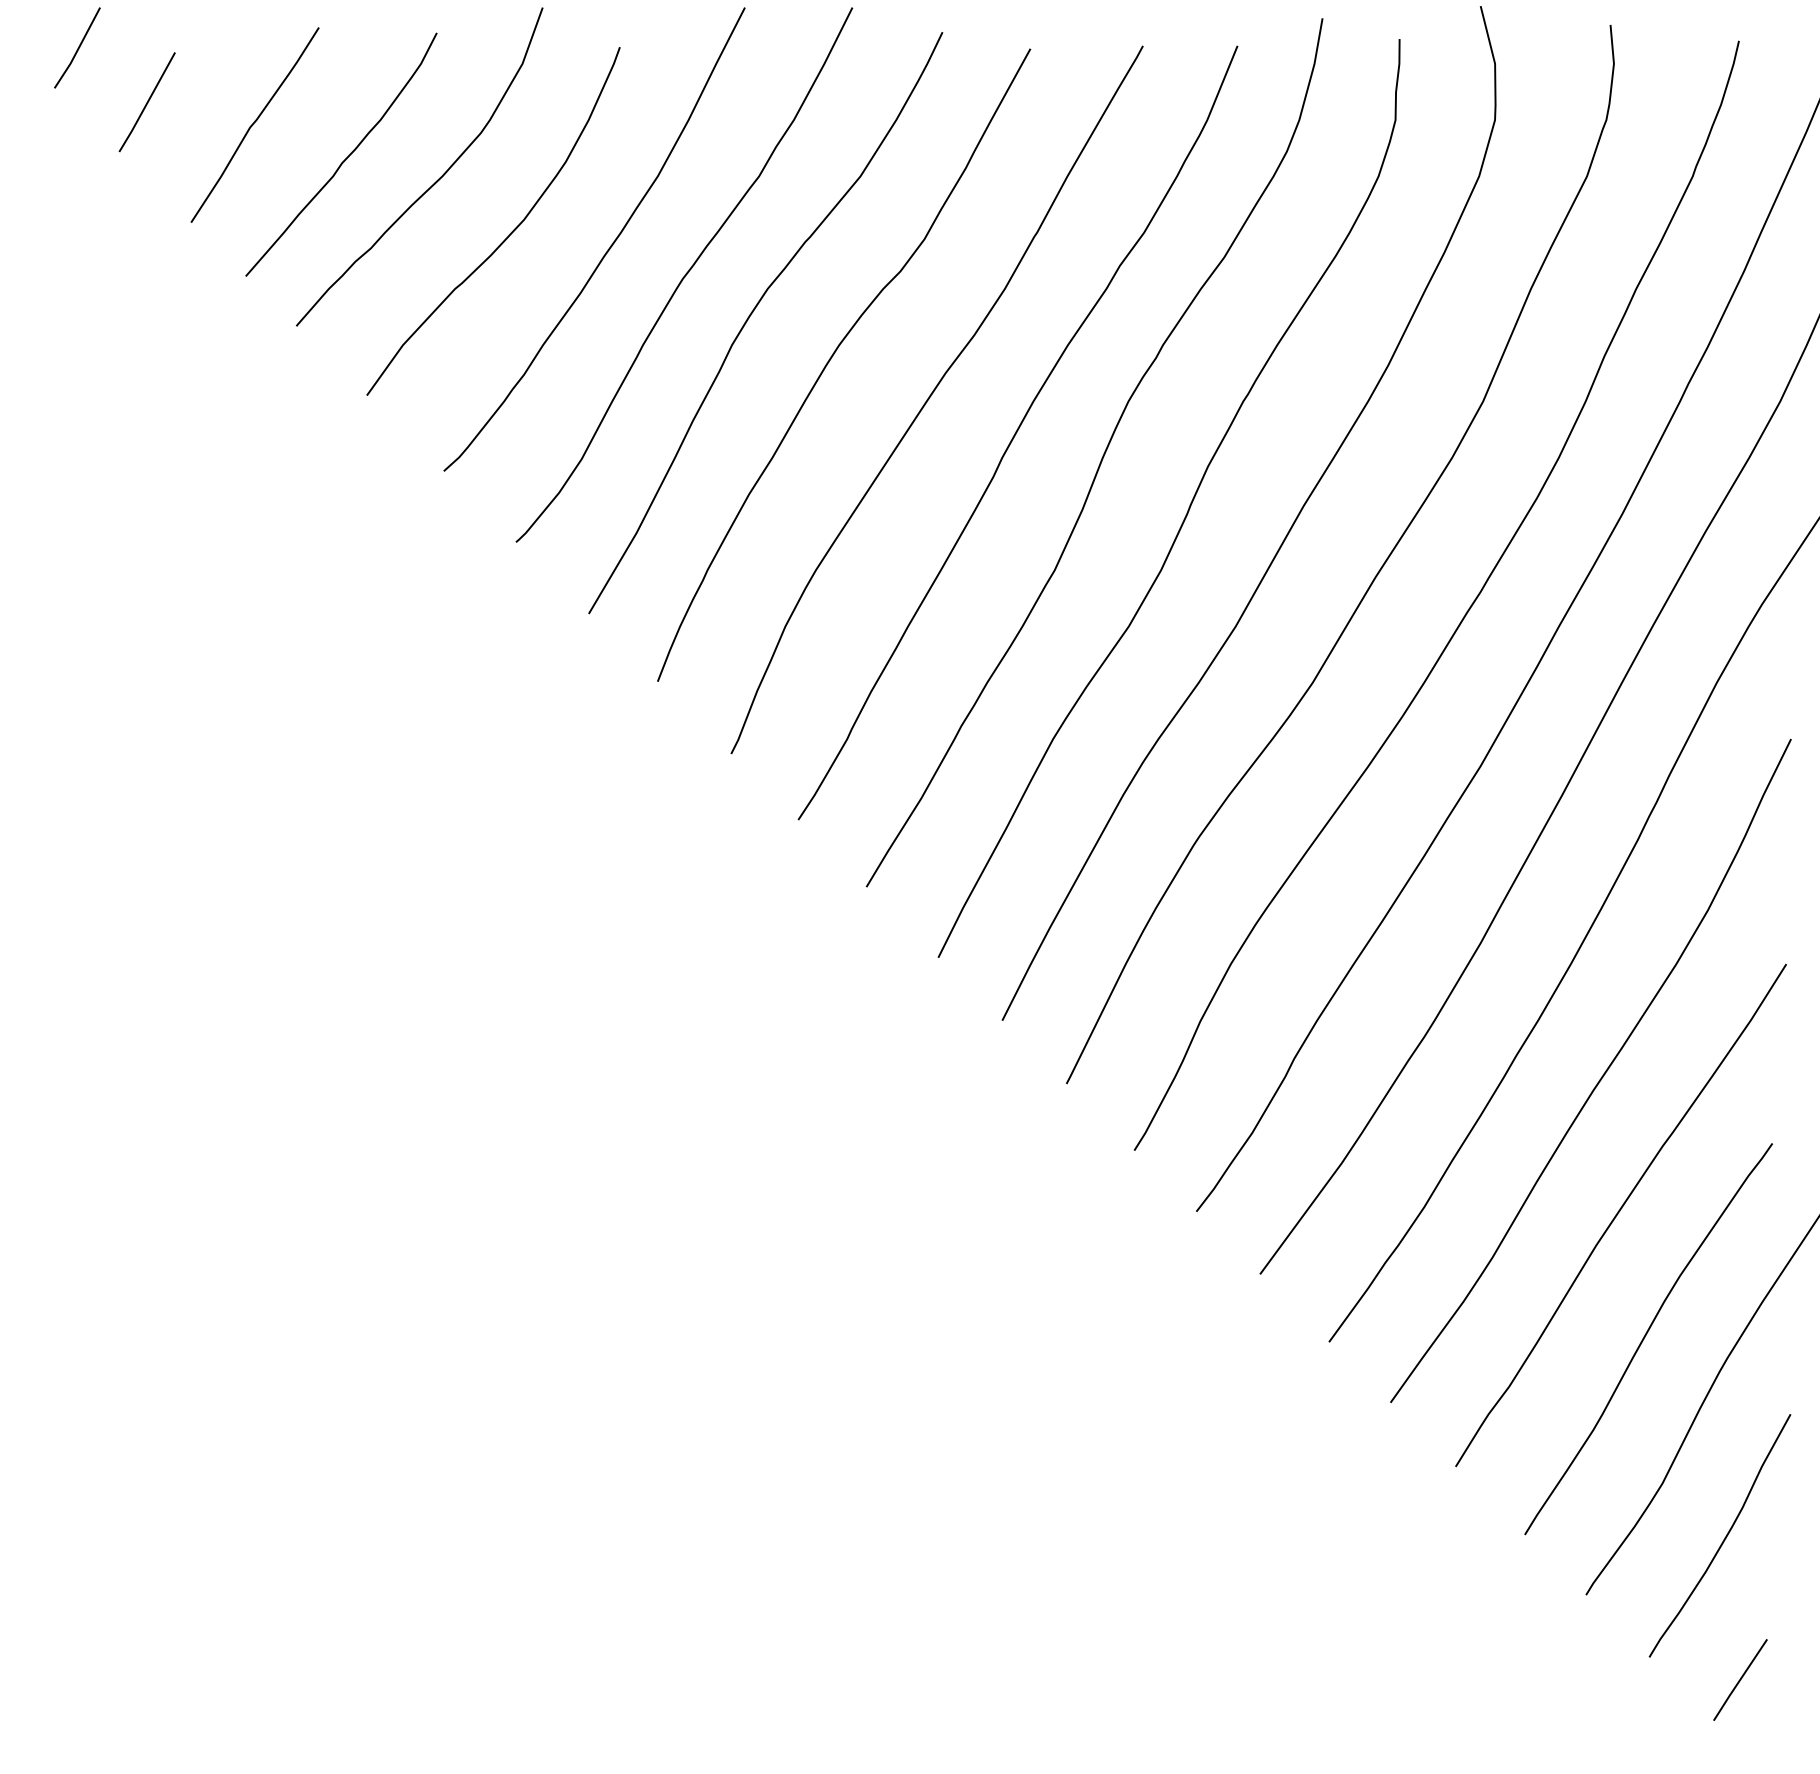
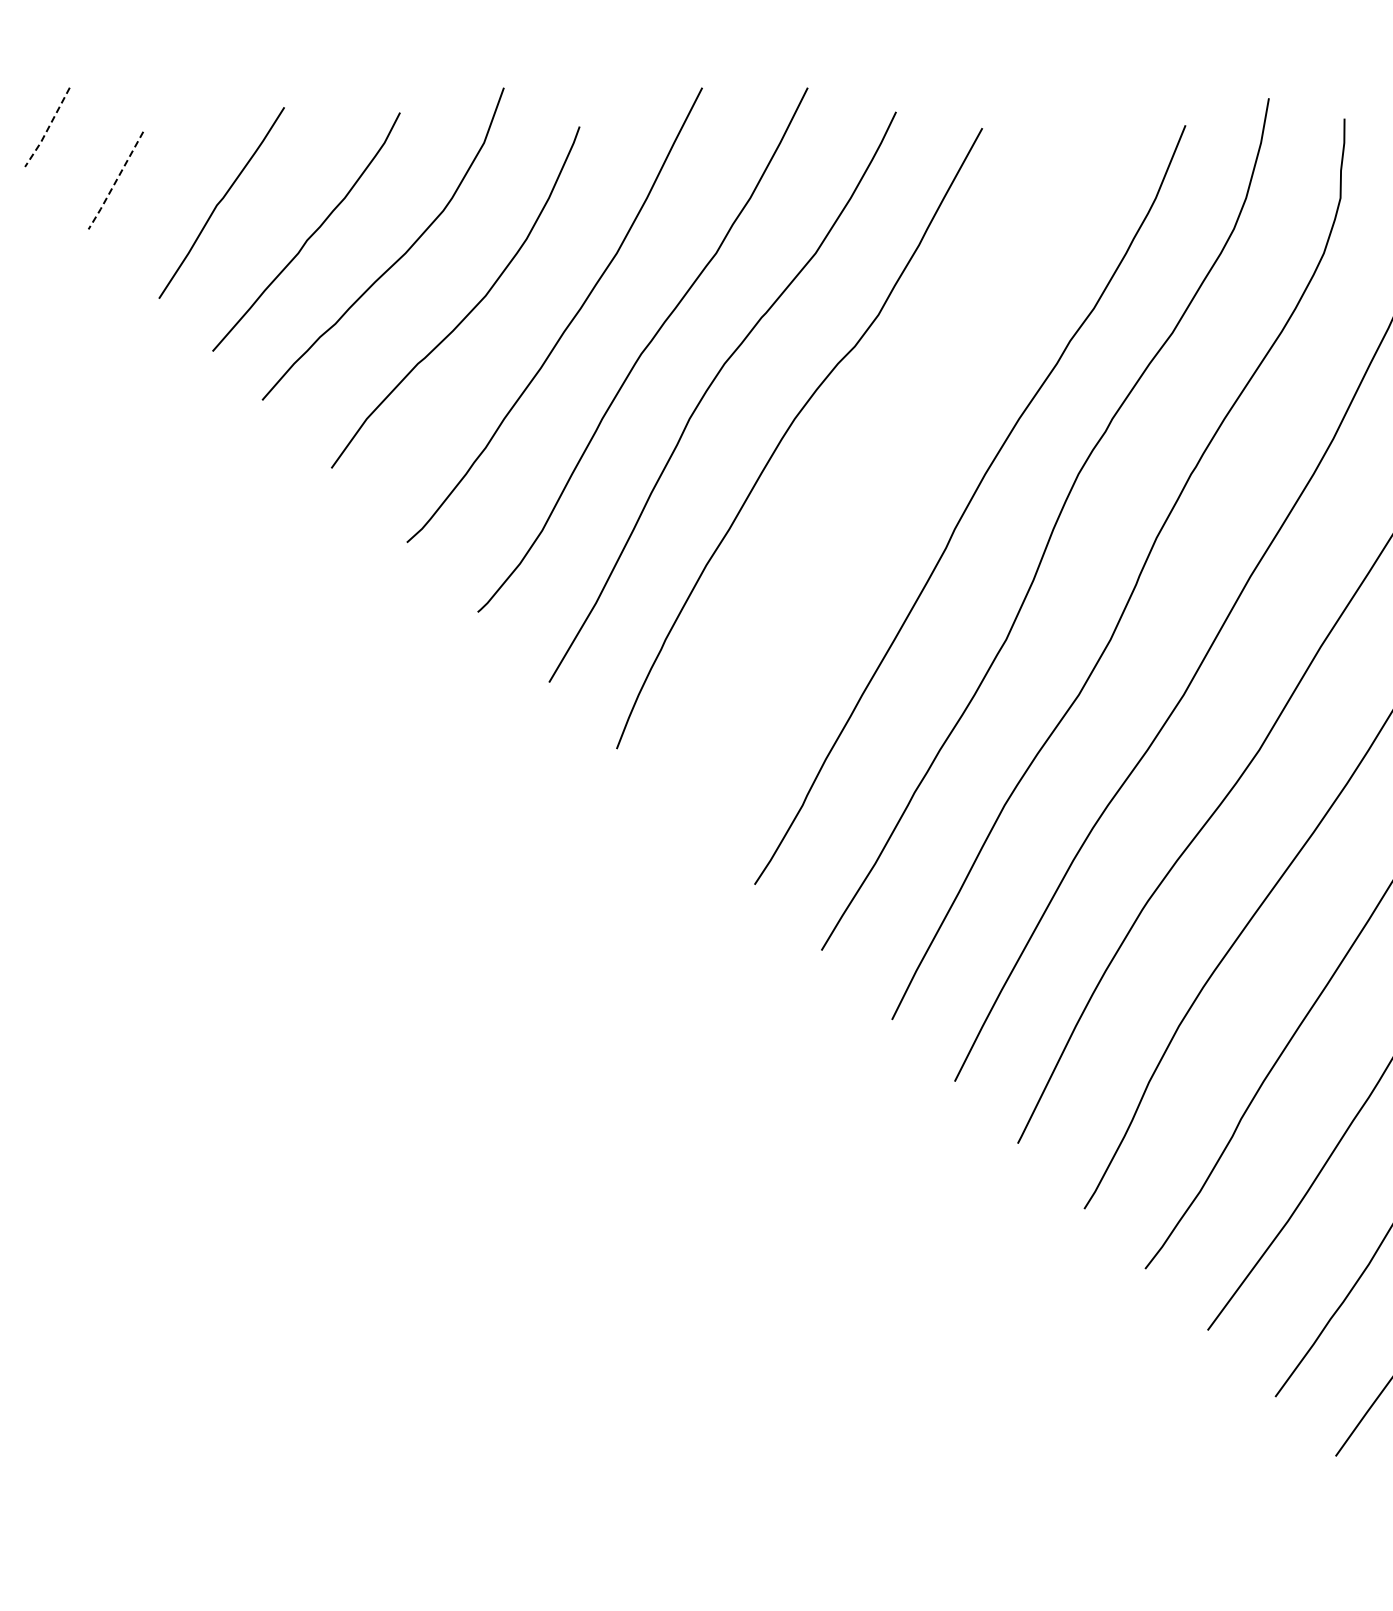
line: (78, 49) -> (48, 128), solid -> dashed
line: (147, 103) -> (116, 181), solid -> dashed
curve: (931, 396) -> (885, 469), removed

